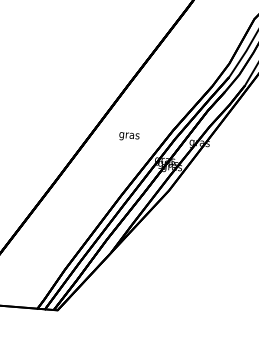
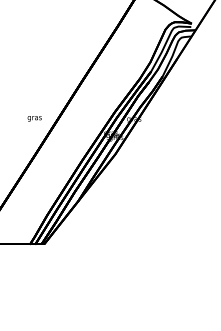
text: (129, 136) -> (34, 118), moved

